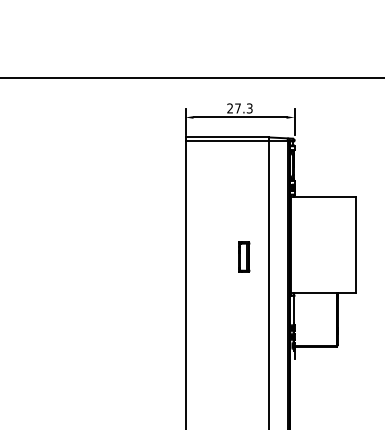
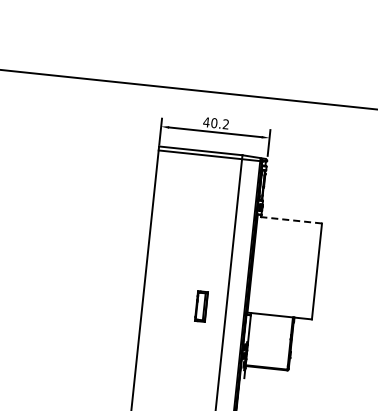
text: (239, 108) -> (215, 123), 27.3 -> 40.2
line: (322, 197) -> (289, 220), solid -> dashed
part: (244, 256) -> (201, 305), moved

